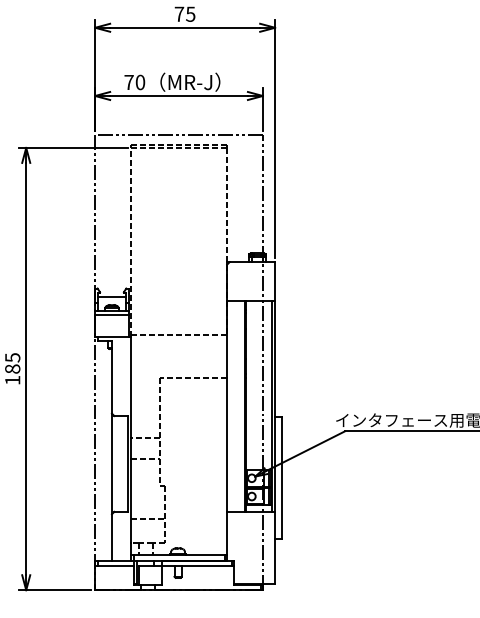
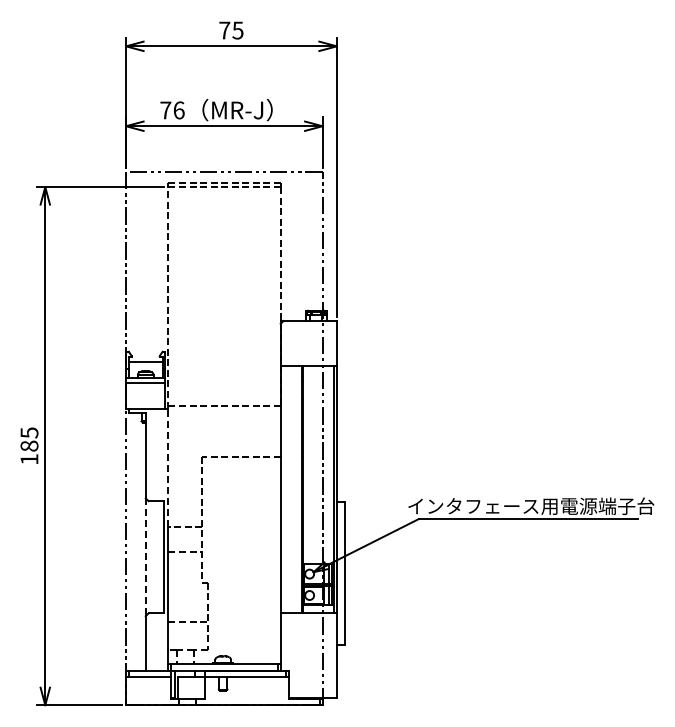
text: (139, 82) -> (178, 110), 70 -> 76
line: (131, 387) -> (168, 467), solid -> dashed
line: (111, 464) -> (145, 557), solid -> dashed

